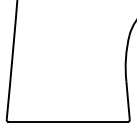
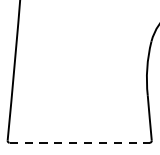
line: (68, 121) -> (80, 142), solid -> dashed

